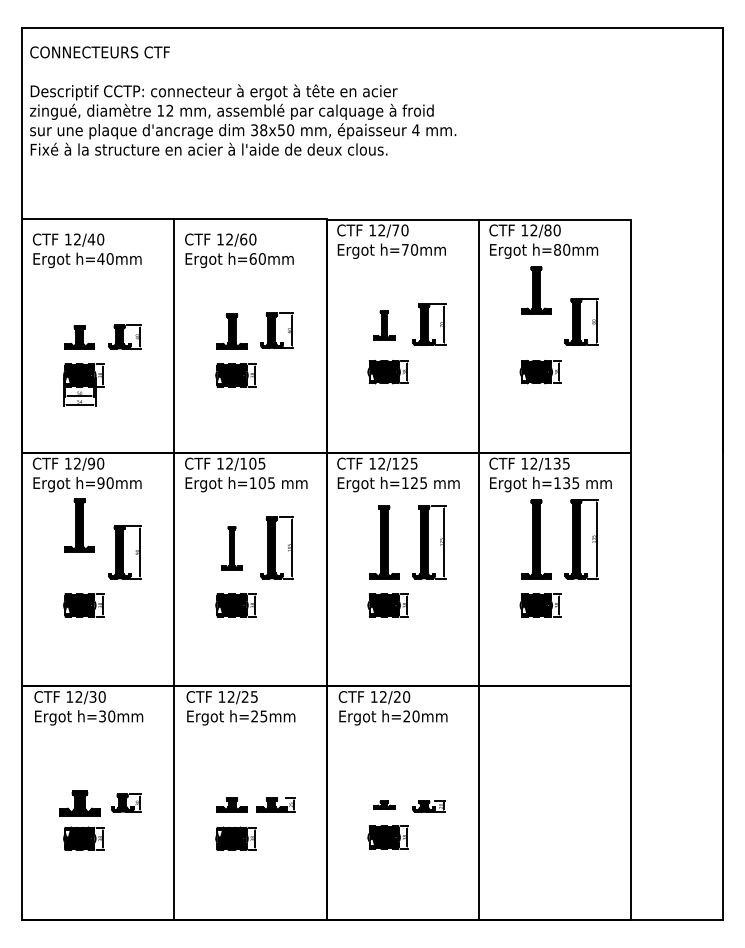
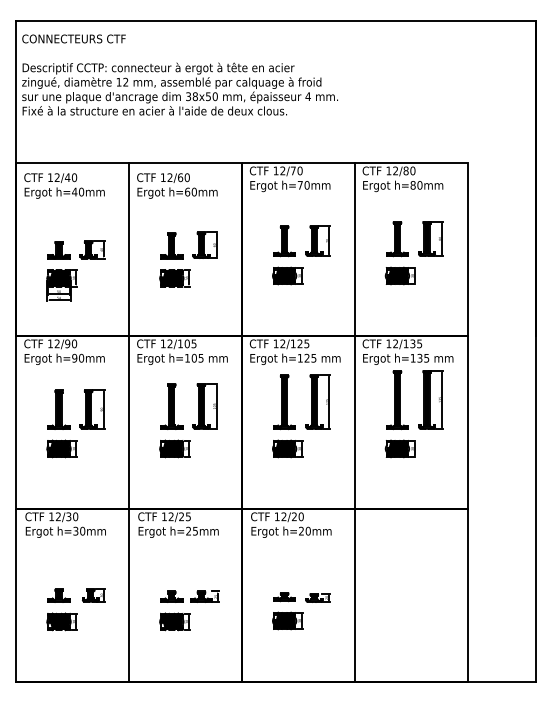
part: (536, 290) -> (397, 239), moved
part: (384, 325) -> (284, 241), size x1.43
part: (79, 525) -> (58, 409), moved
part: (231, 548) -> (171, 406), size x1.43
part: (79, 803) -> (58, 595), size x0.71
part: (384, 804) -> (284, 596), size x1.43

